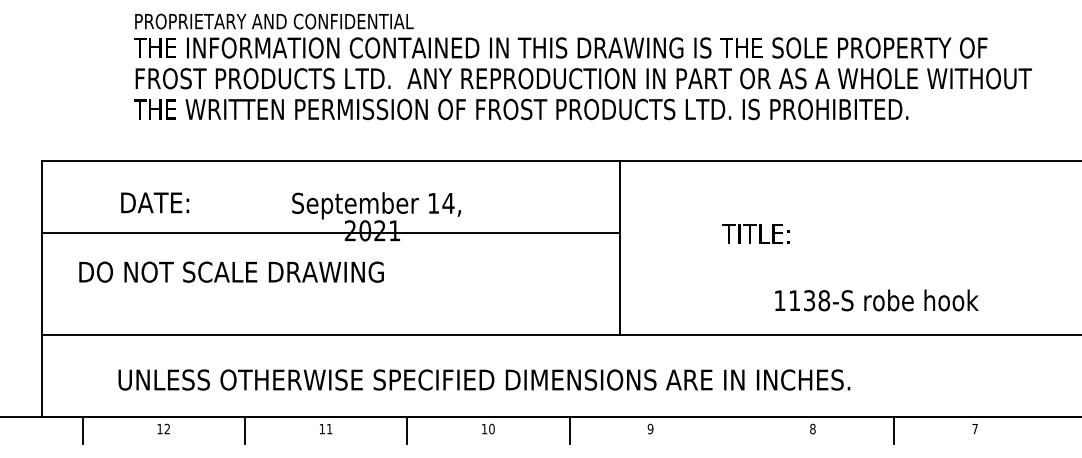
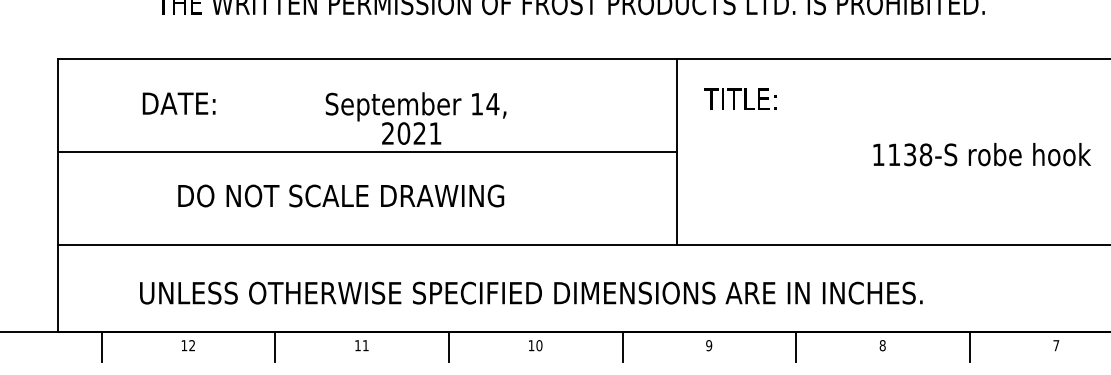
line: (331, 233) -> (367, 152), moved
text: (755, 233) -> (740, 98), moved
text: (231, 271) -> (341, 195), moved
text: (876, 300) -> (981, 154), moved
line: (731, 430) -> (795, 347), added

